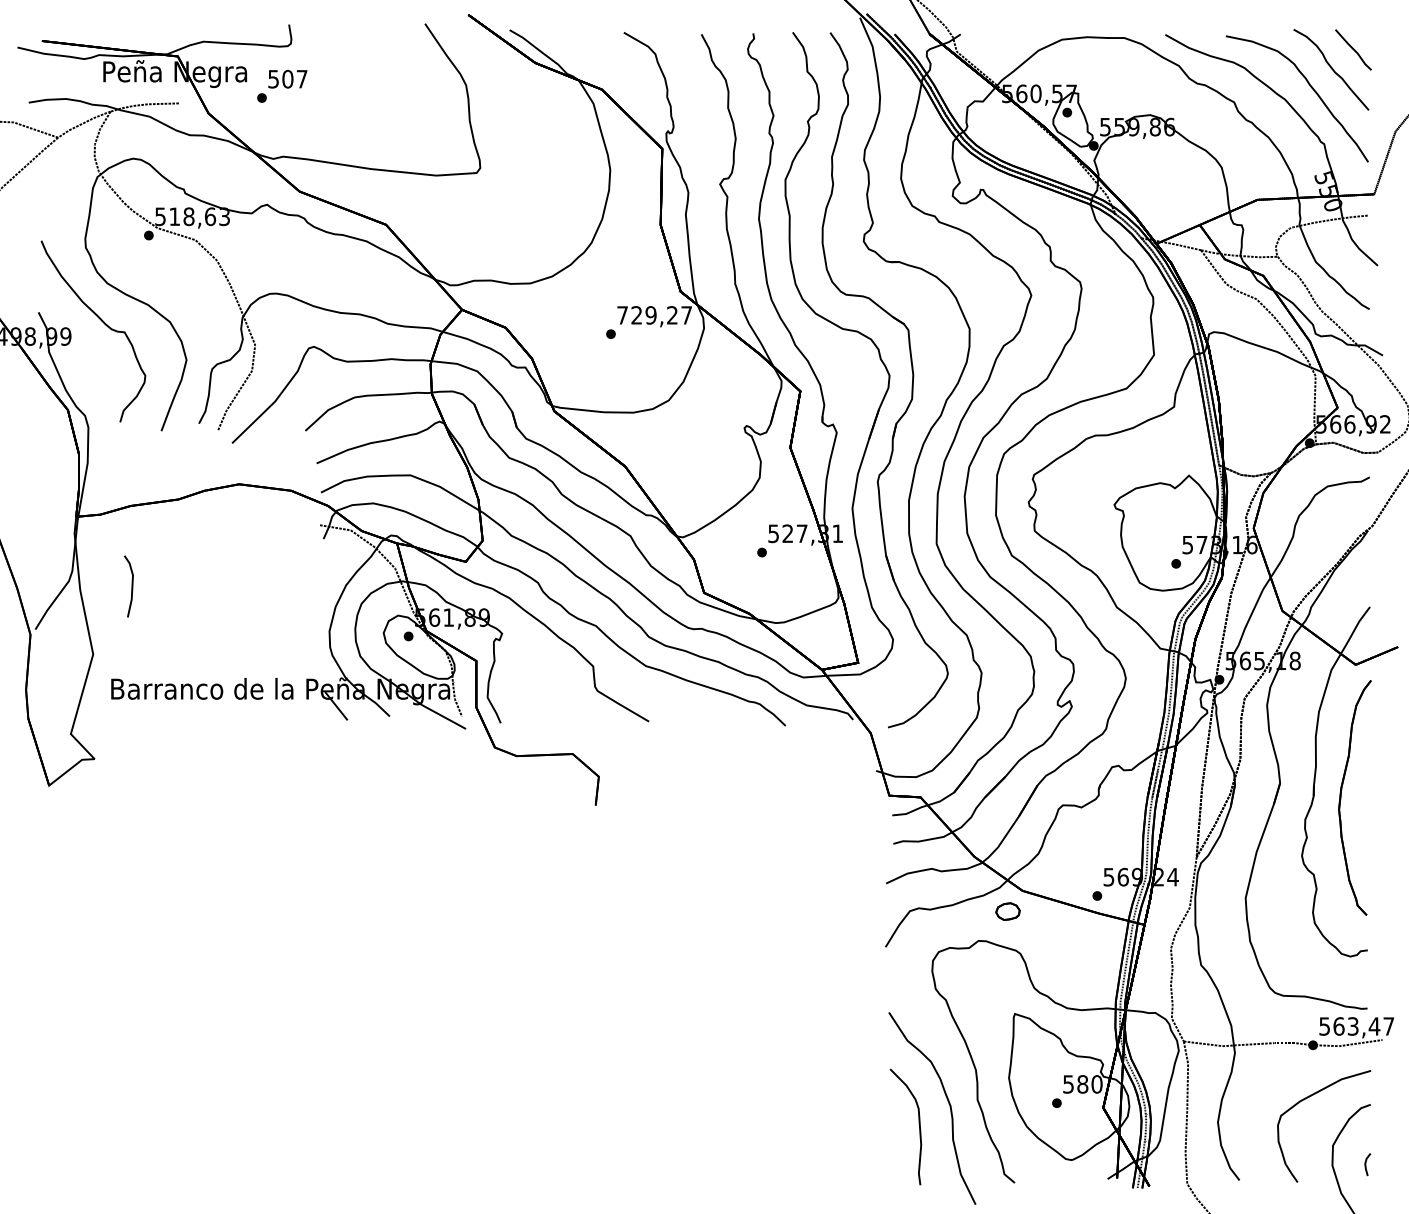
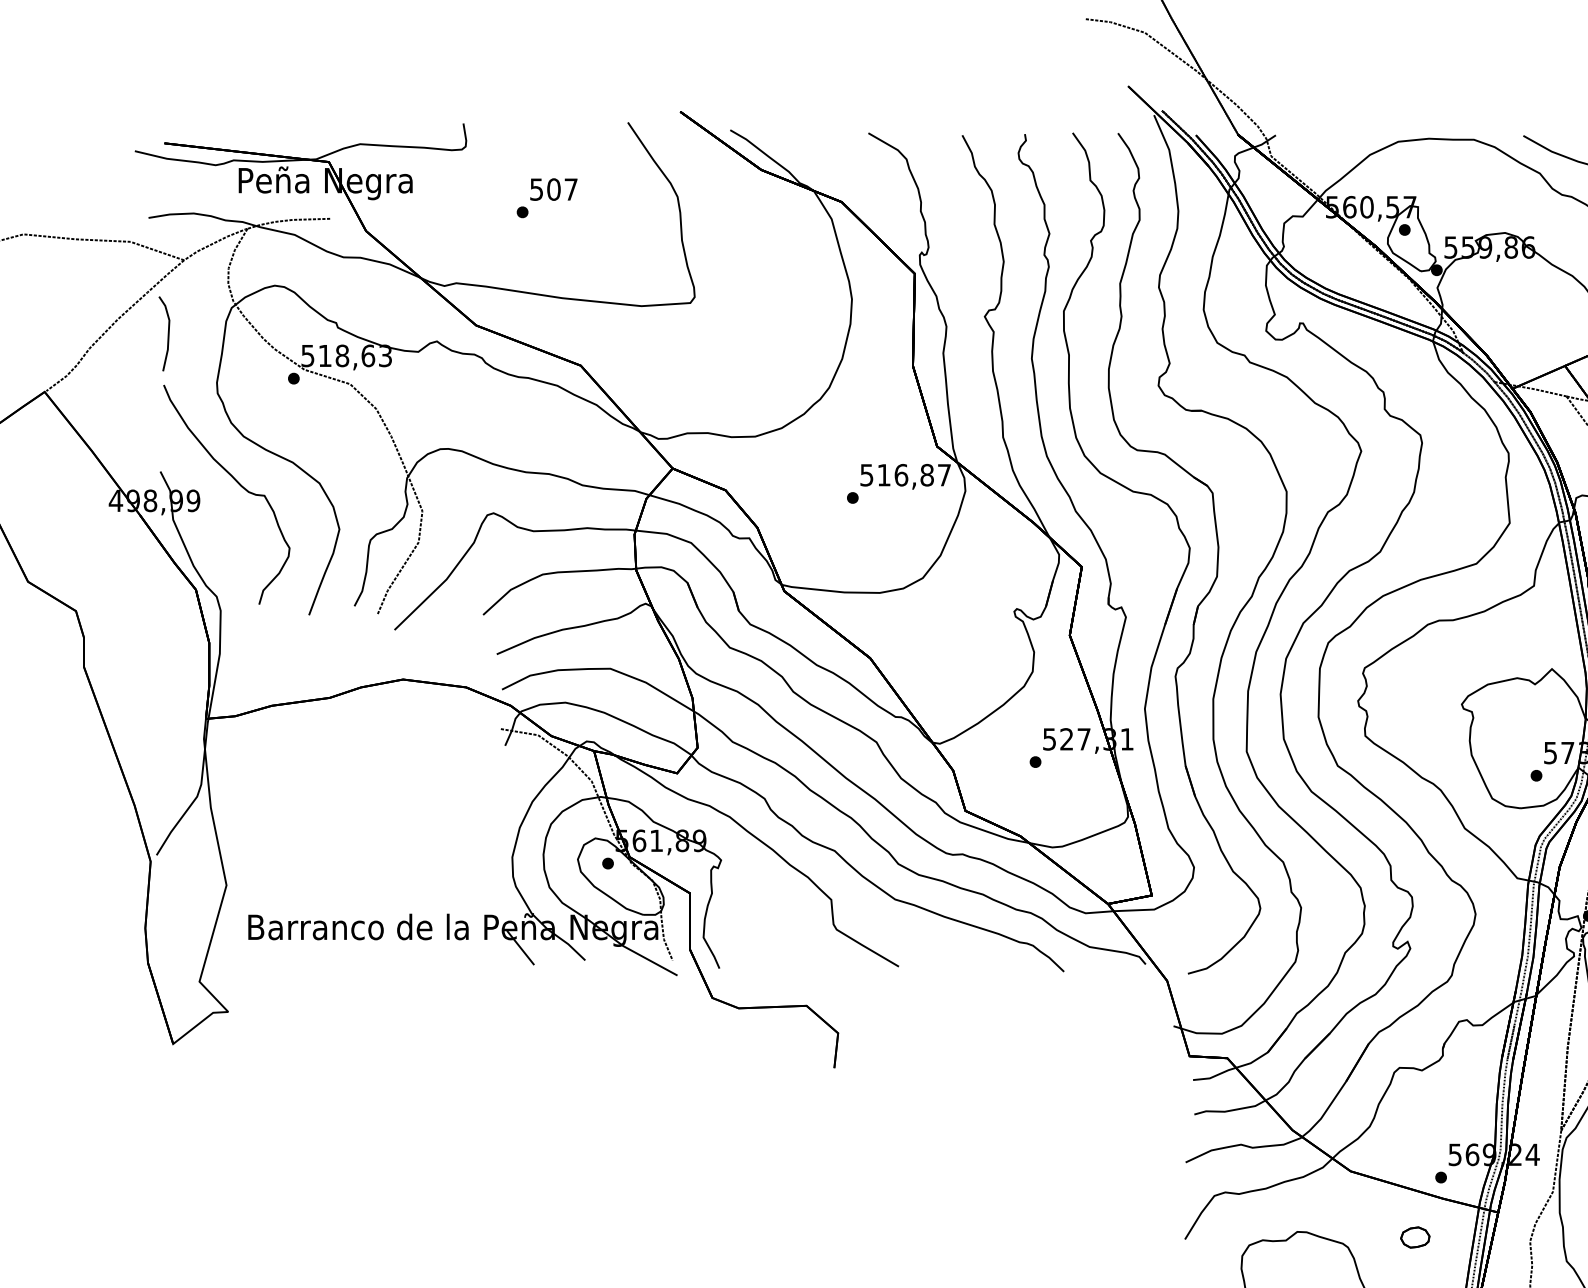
text: (282, 86) -> (547, 198), moved
text: (647, 315) -> (896, 475), 729,27 -> 516,87
line: (131, 586) -> (167, 333), moved
part: (1007, 911) -> (1414, 1237), moved

